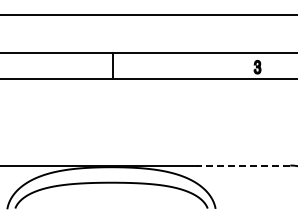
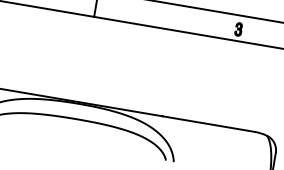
line: (243, 165) -> (208, 124), dashed -> solid

